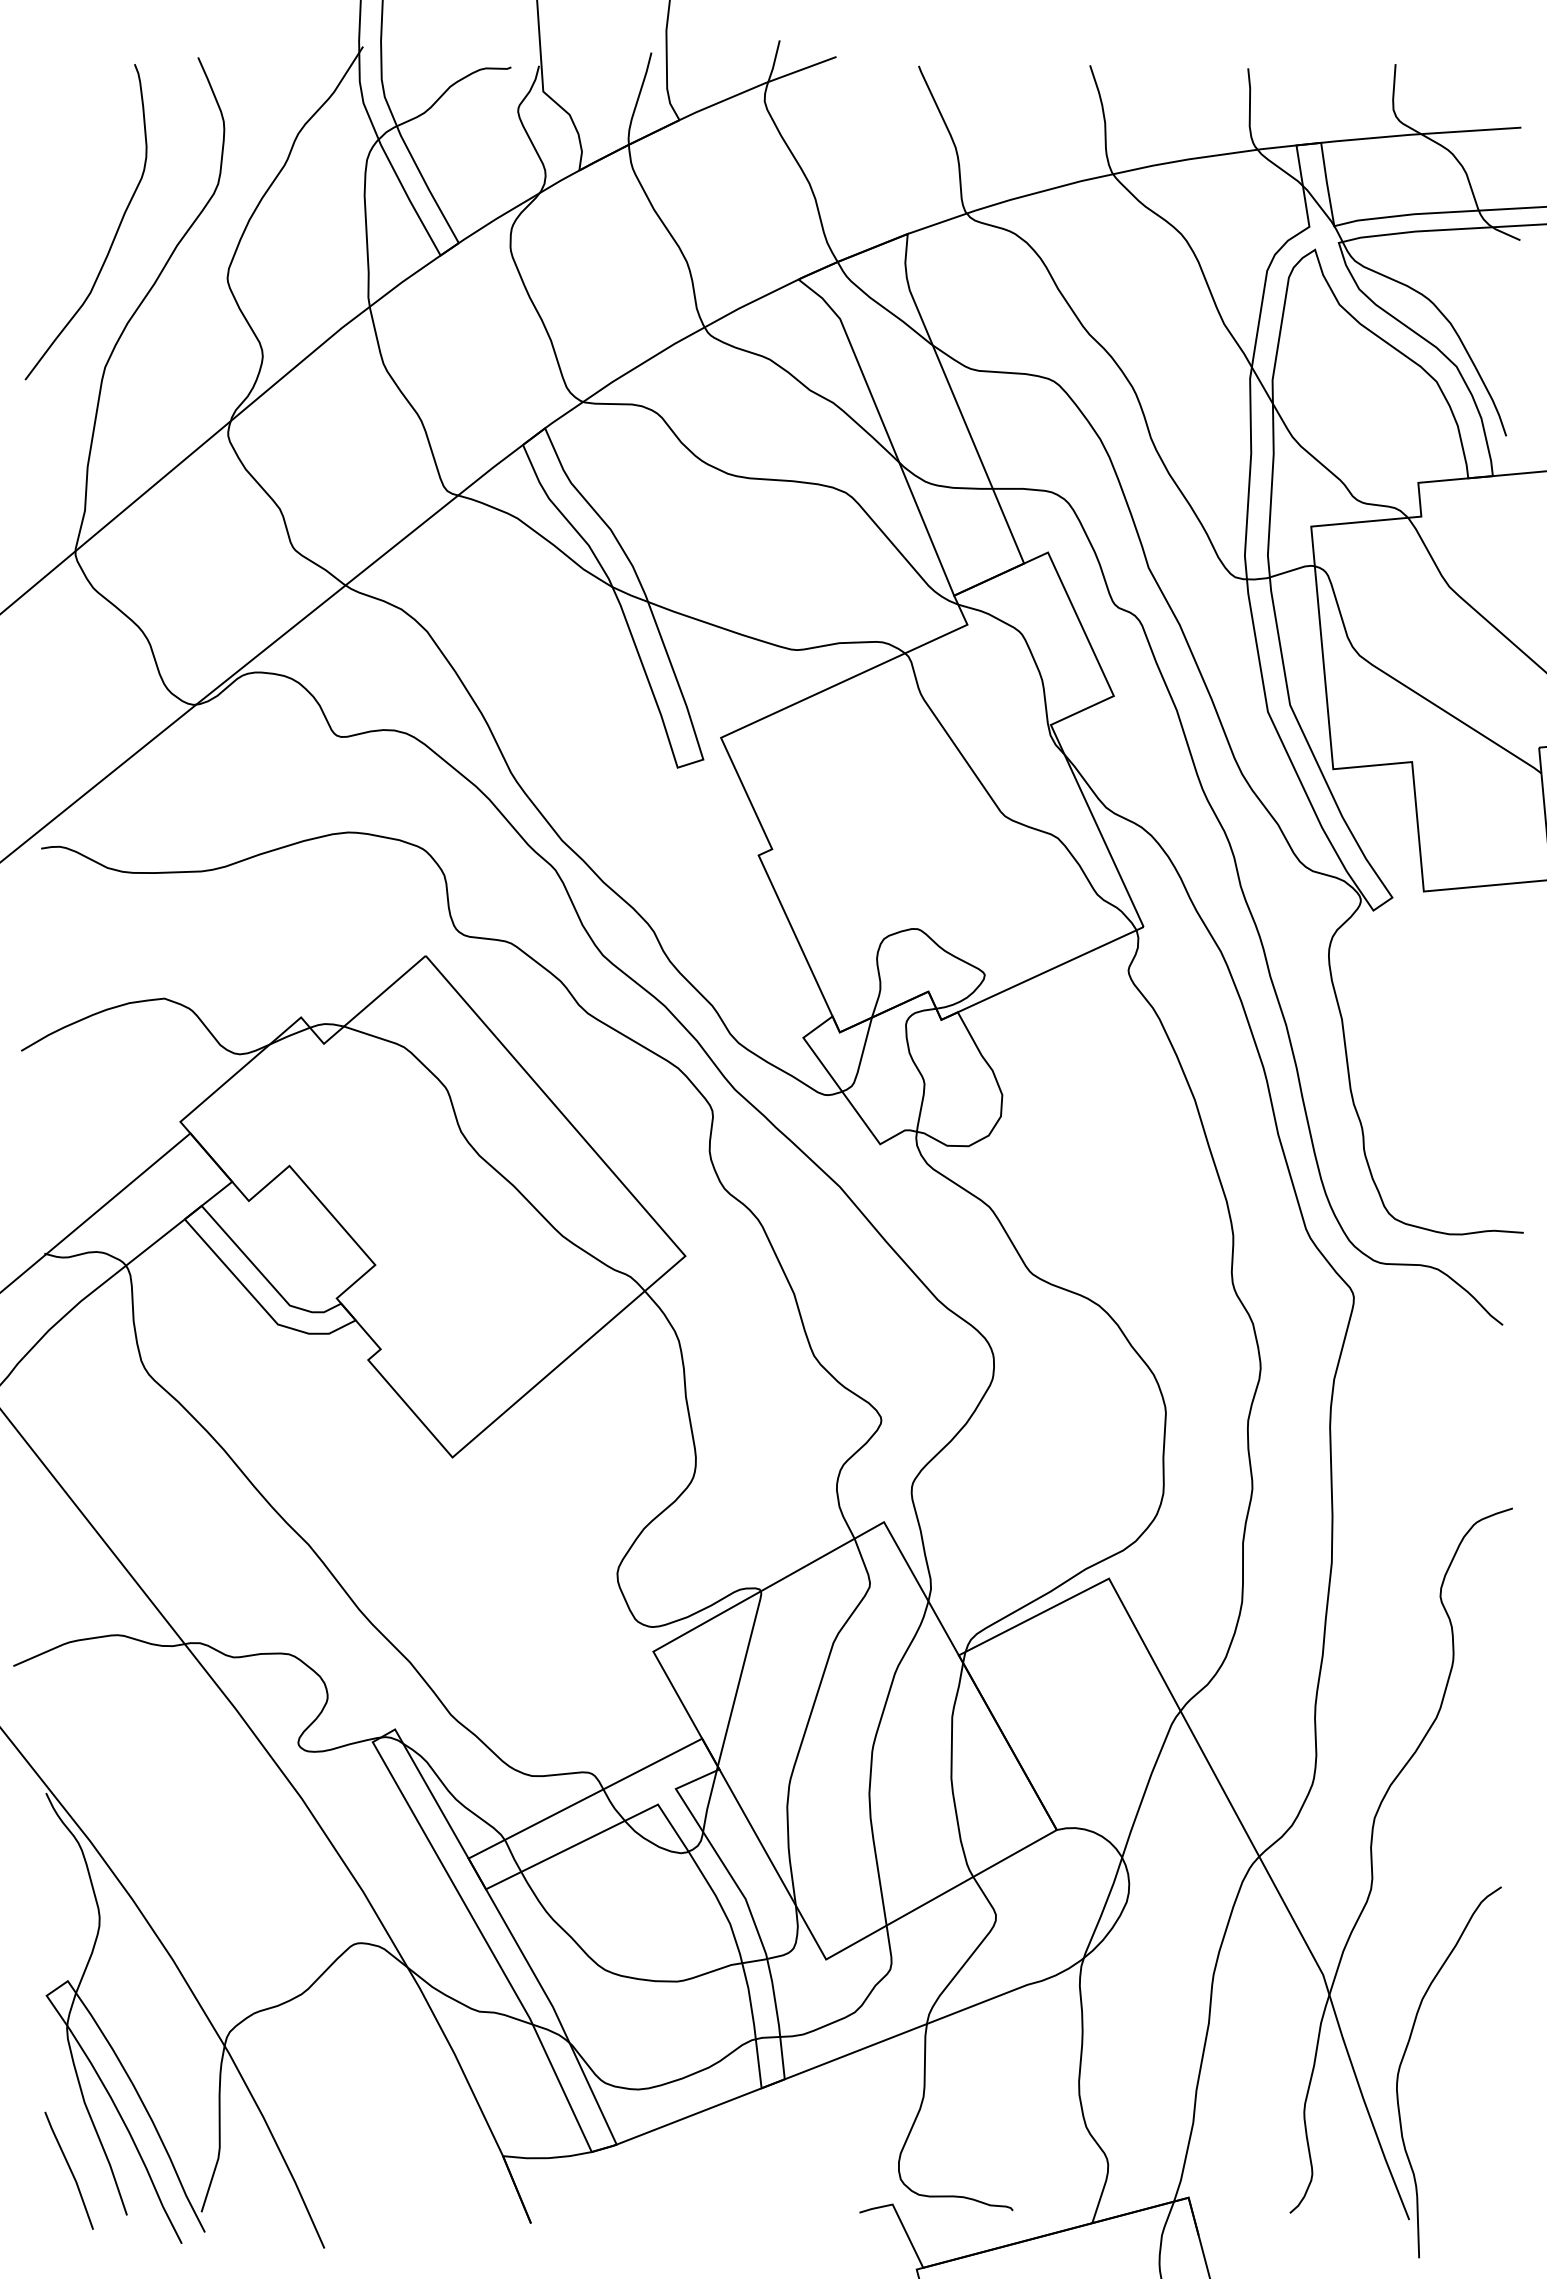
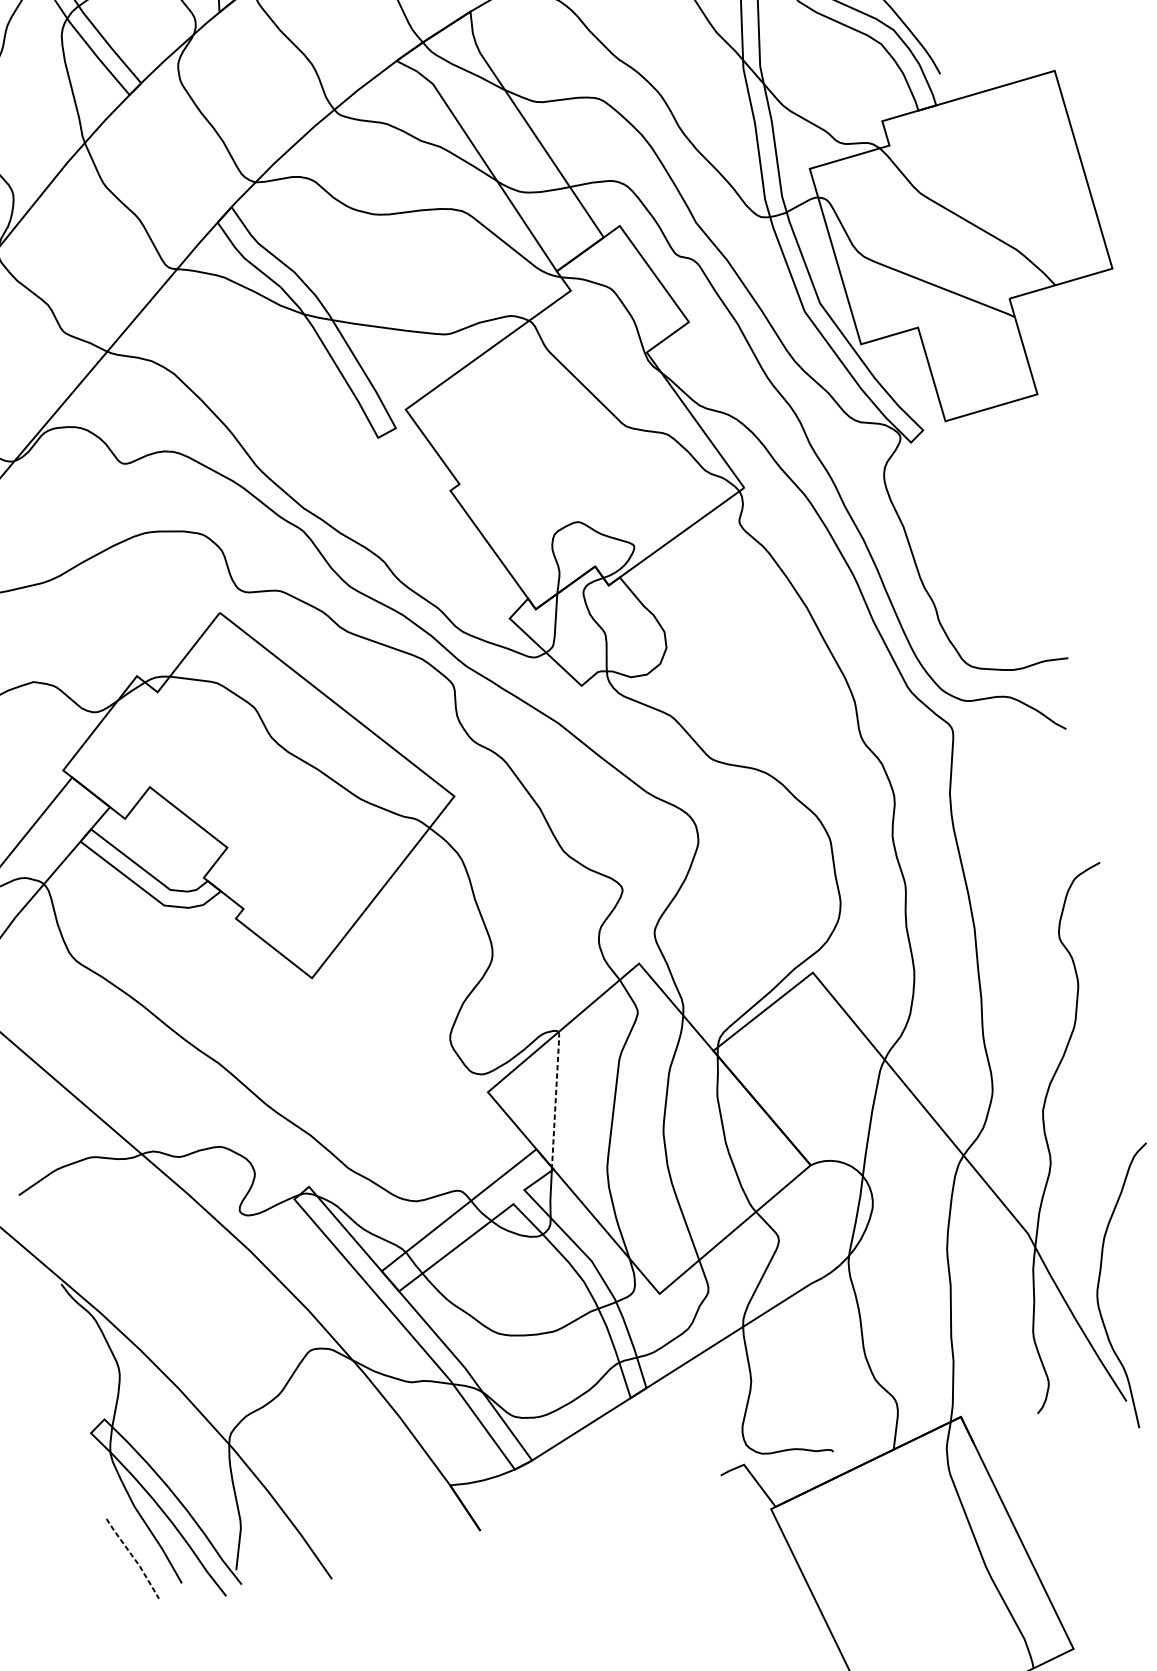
line: (740, 1677) -> (555, 1098), solid -> dashed
line: (70, 2170) -> (133, 1558), solid -> dashed

